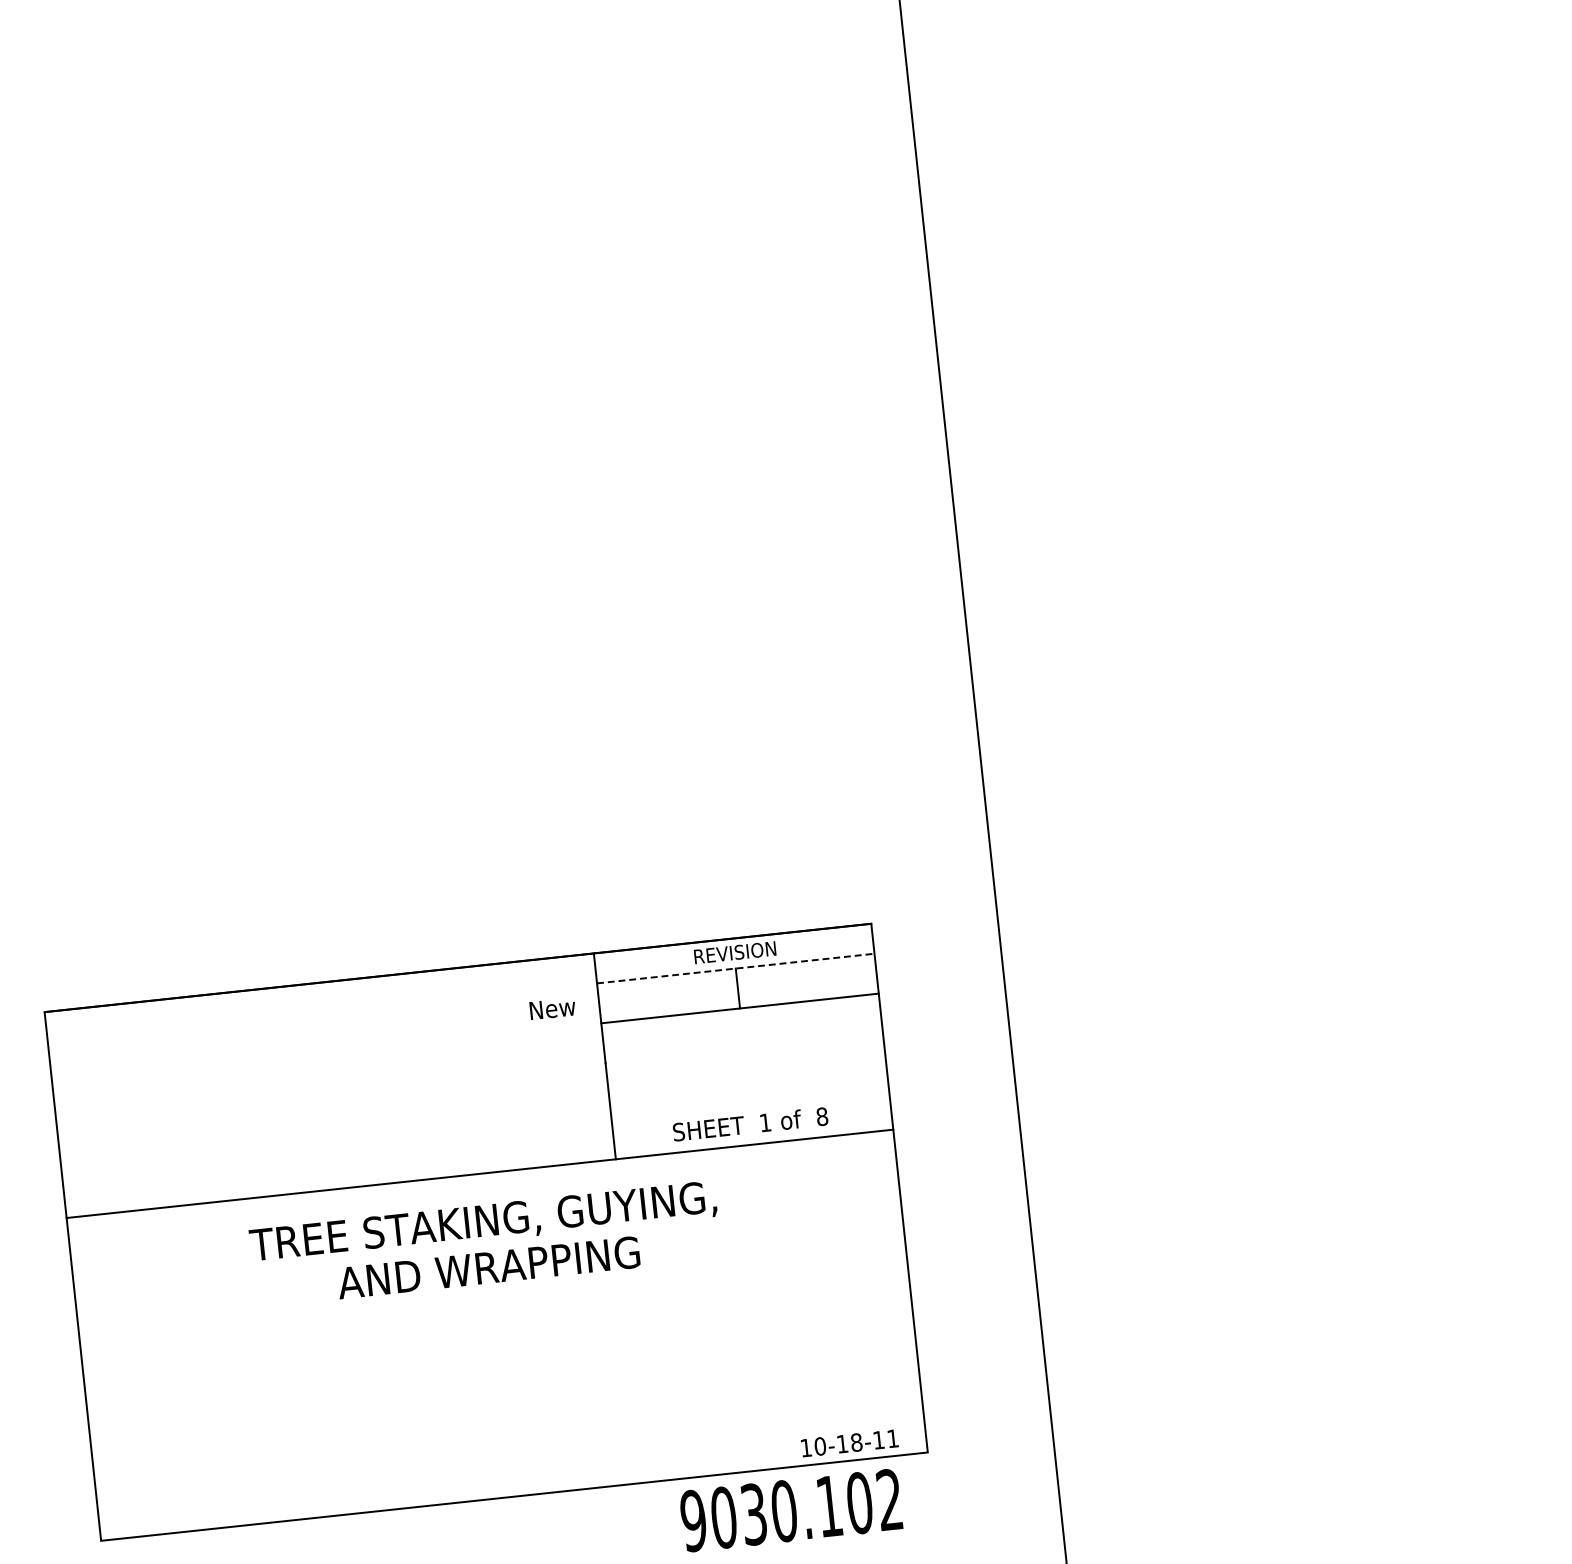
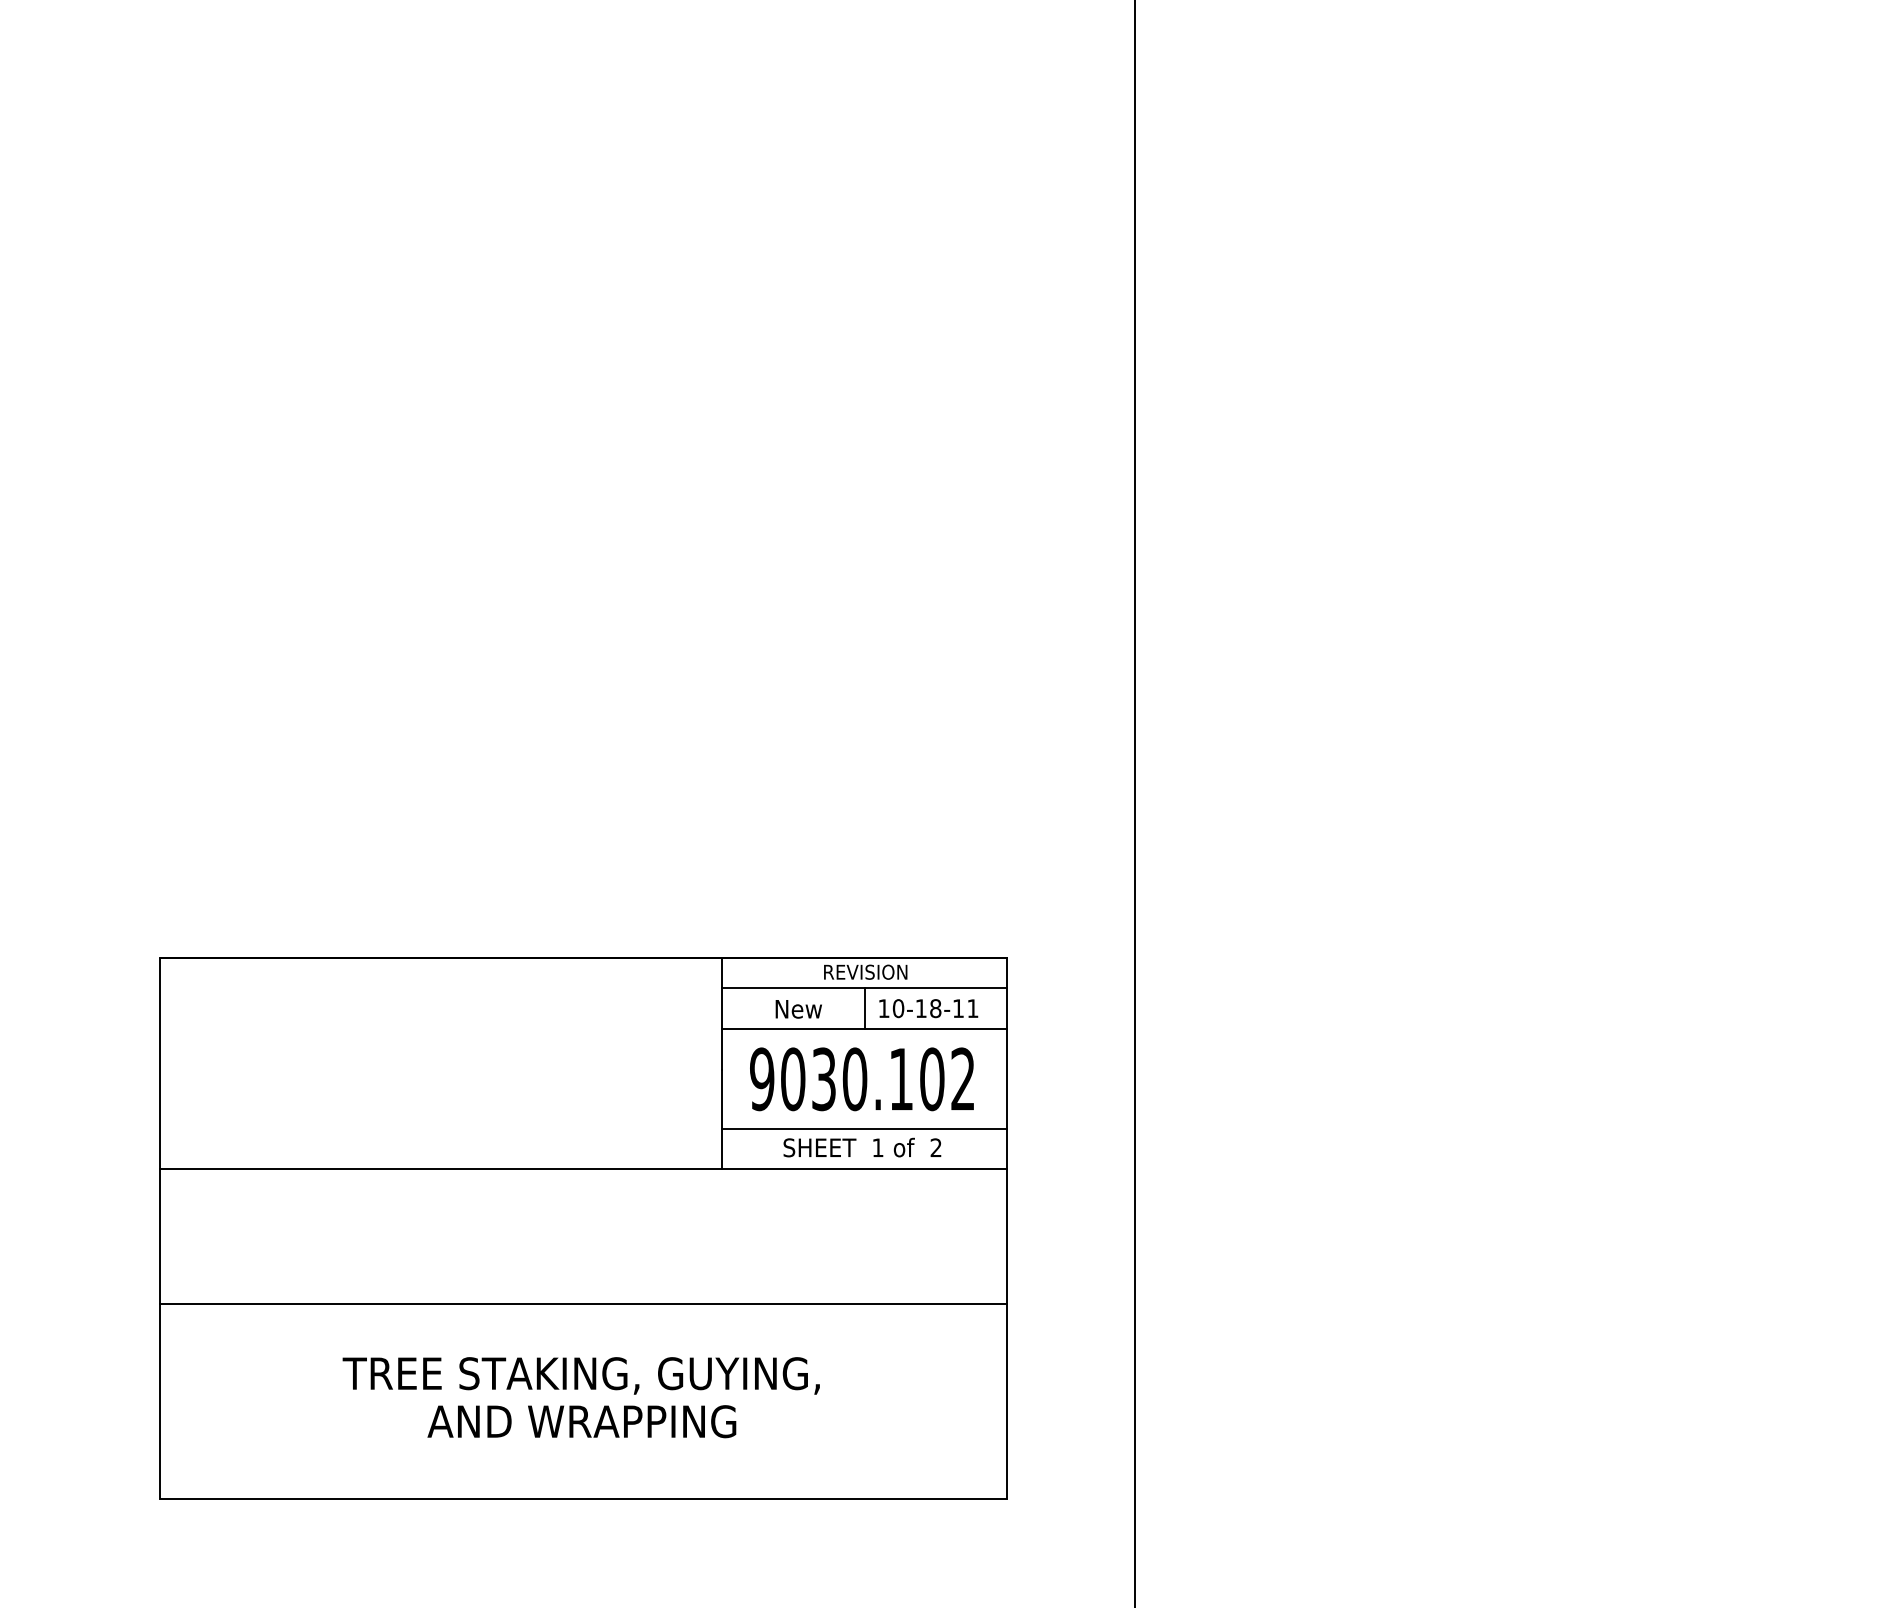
line: (736, 968) -> (865, 988), dashed -> solid
text: (552, 1009) -> (798, 1009), moved
line: (750, 1105) -> (864, 1128), added
text: (821, 1116) -> (935, 1147), 8 -> 2
text: (484, 1244) -> (580, 1397), moved
line: (493, 1306) -> (582, 1304), added
text: (849, 1443) -> (928, 1008), moved
text: (790, 1510) -> (861, 1079), moved

